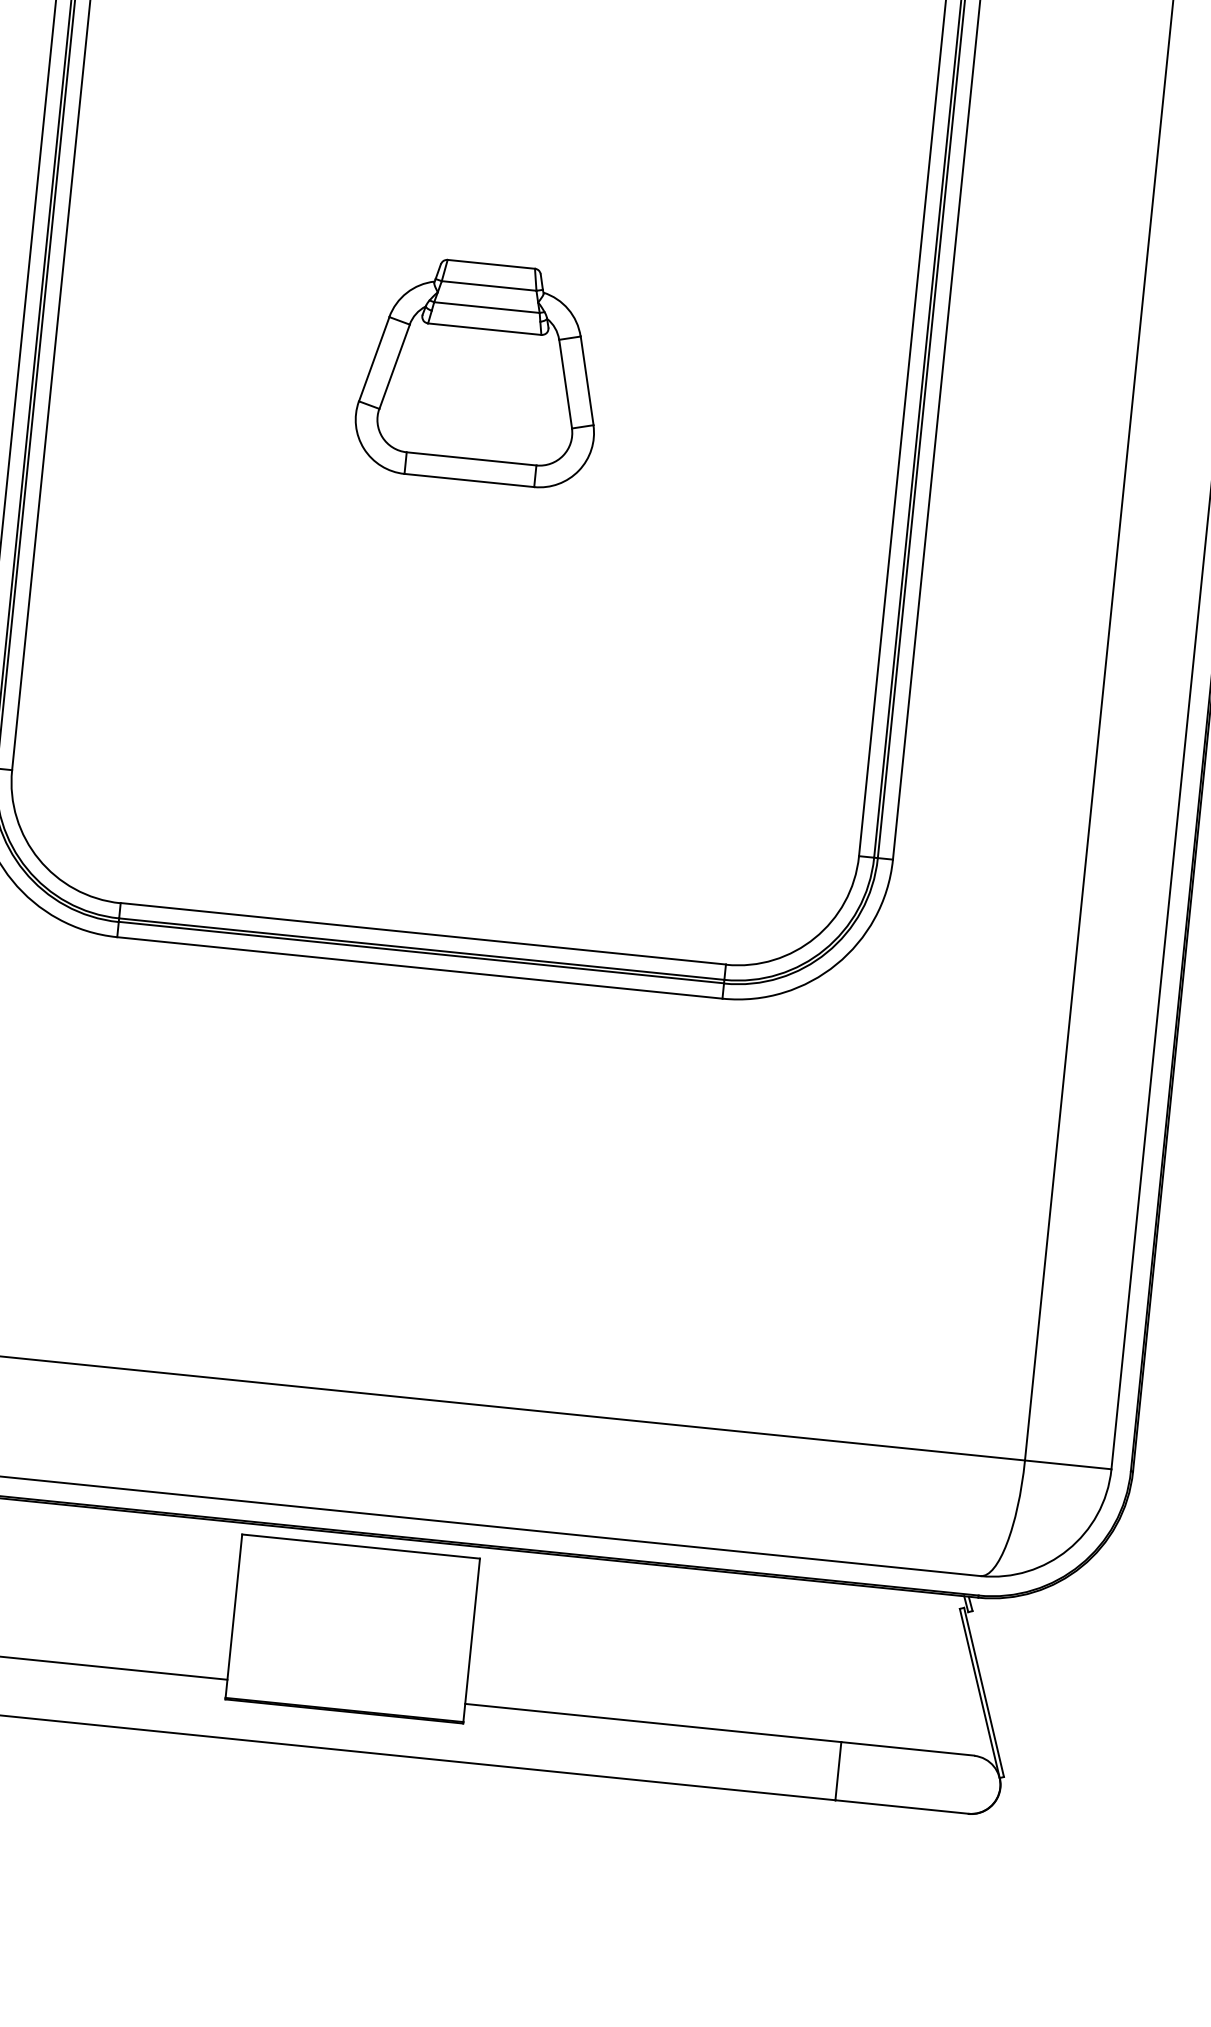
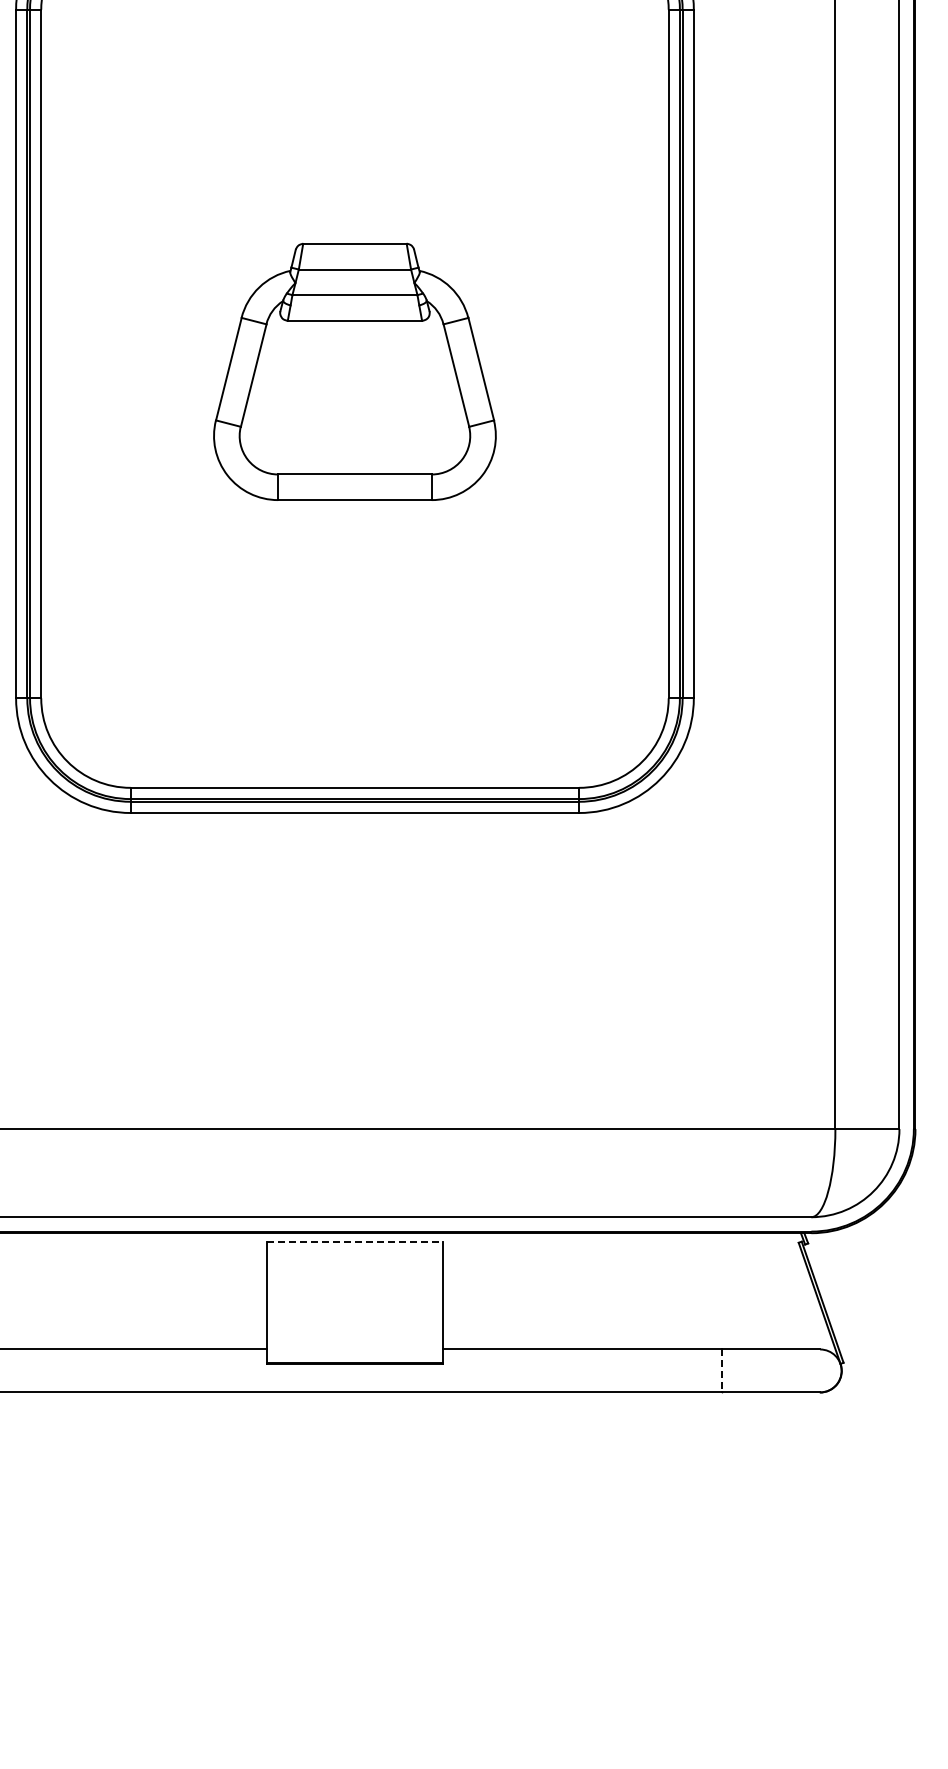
part: (479, 371) -> (354, 371), size x1.6
line: (361, 1546) -> (355, 1241), solid -> dashed
line: (838, 1770) -> (721, 1370), solid -> dashed

